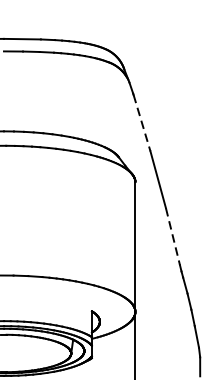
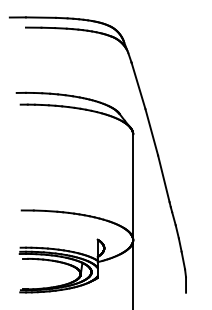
line: (141, 123) -> (138, 86), dashed -> solid
line: (172, 237) -> (163, 179), dashed -> solid

